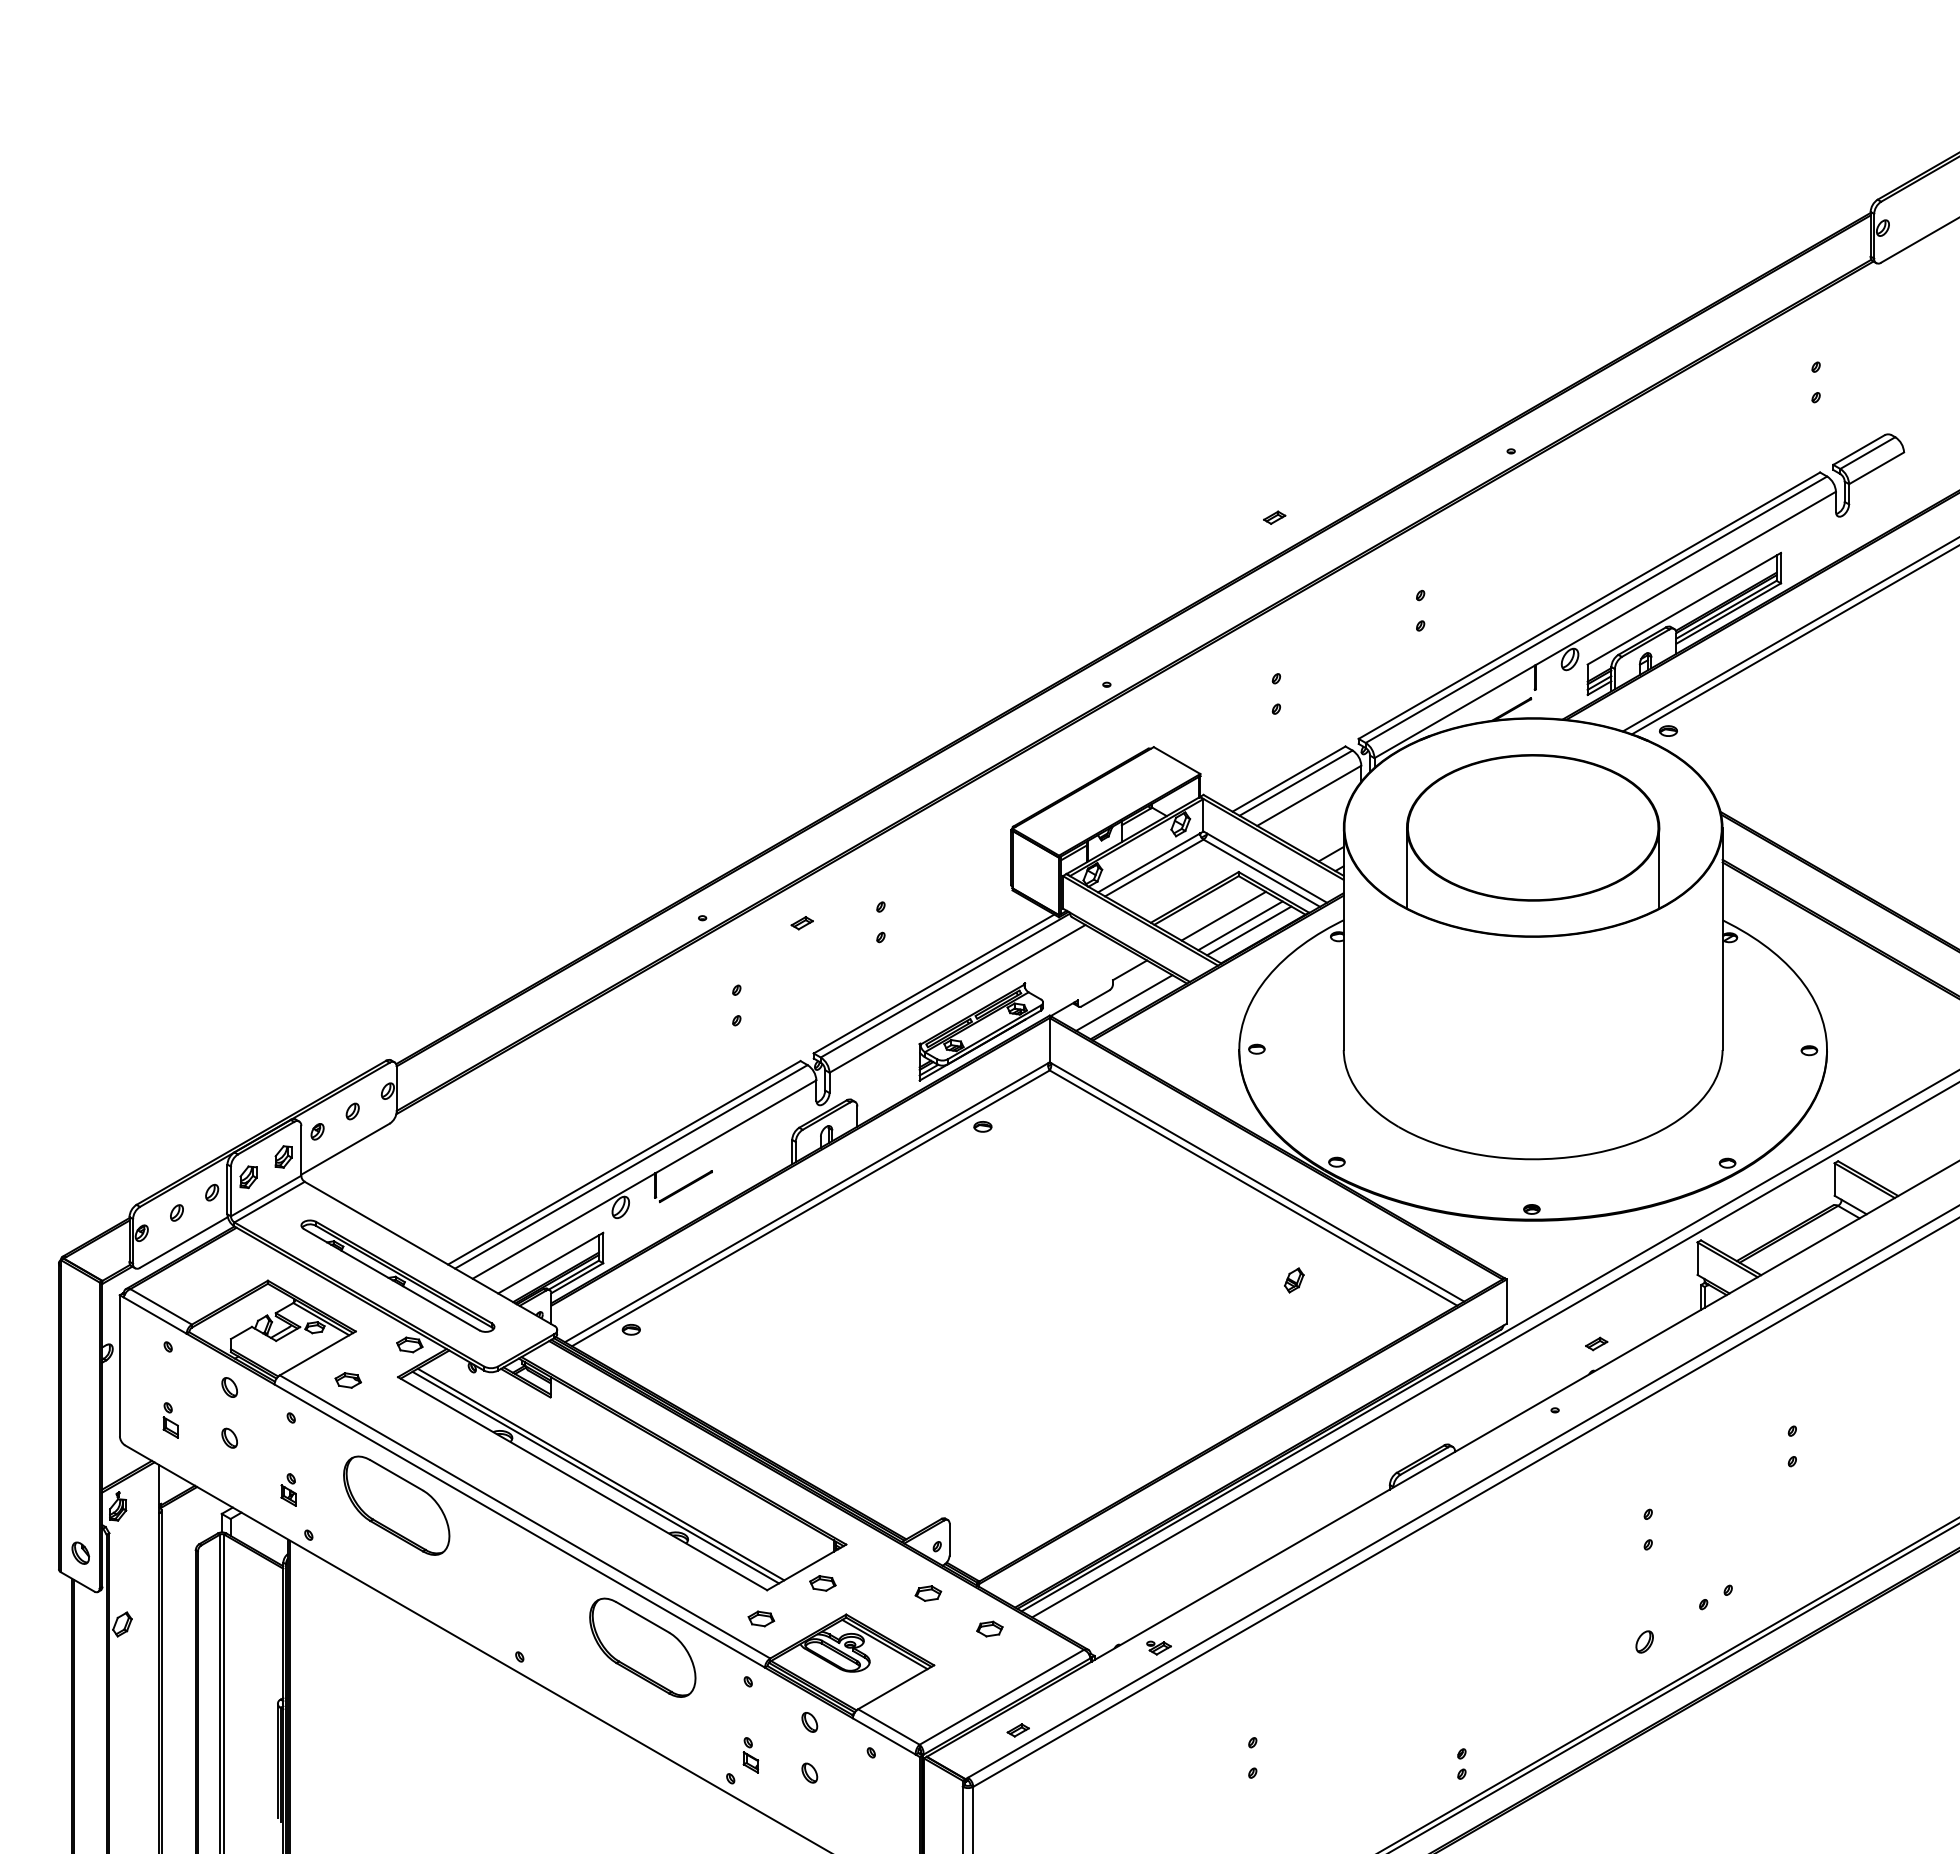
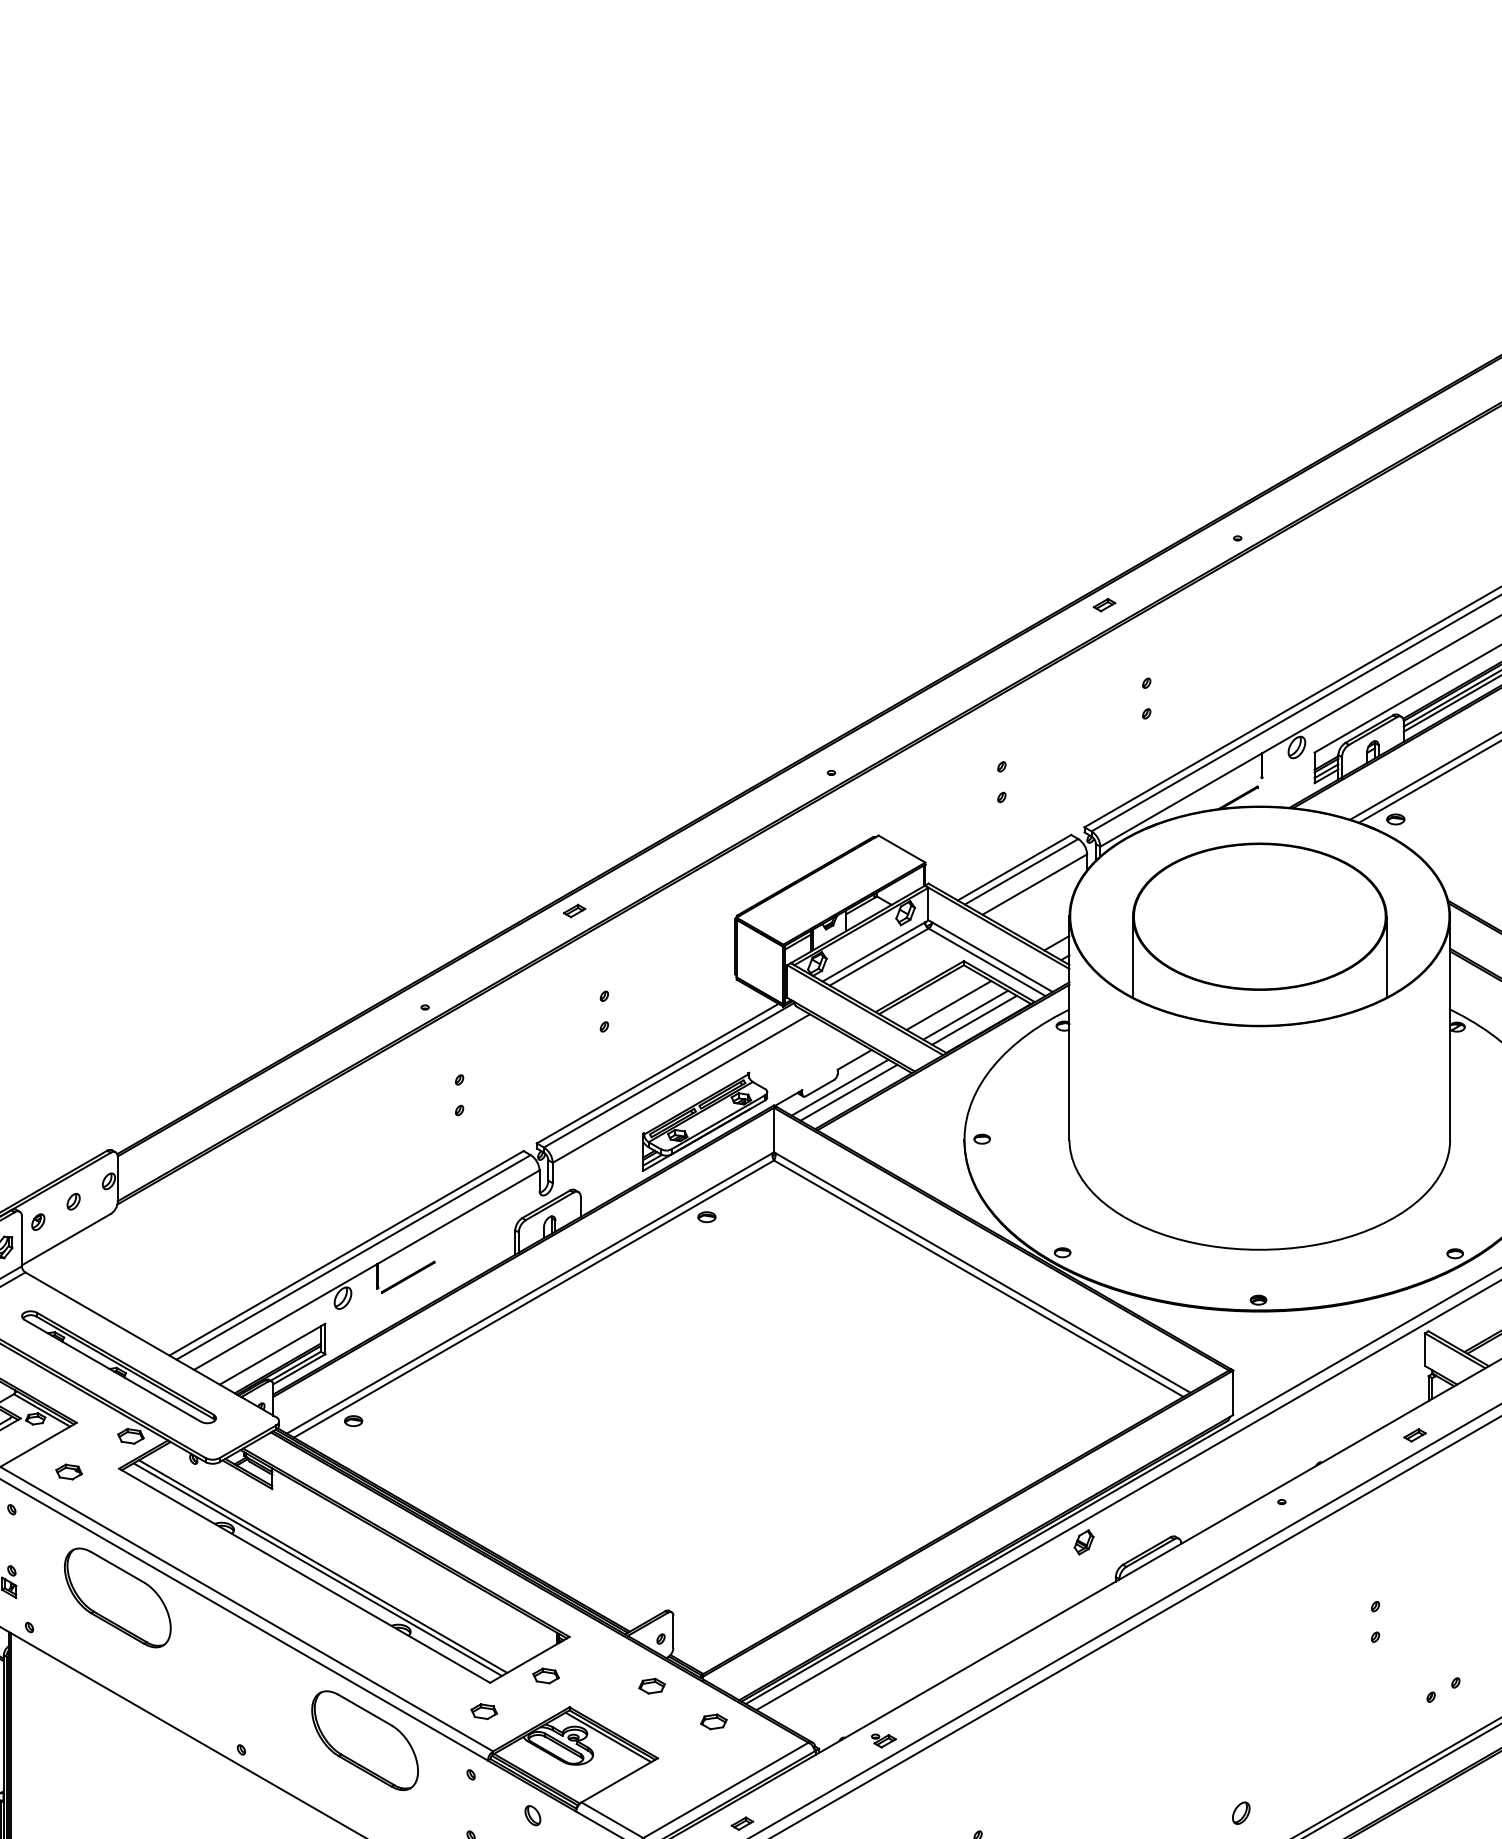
part: (1274, 517) -> (1104, 604), moved
part: (801, 923) -> (573, 911), moved
line: (1115, 997) -> (840, 1087), added
part: (1294, 1280) -> (1084, 1542), moved
part: (1596, 1343) -> (1414, 1434), moved
part: (1644, 1641) -> (1241, 1812), moved

